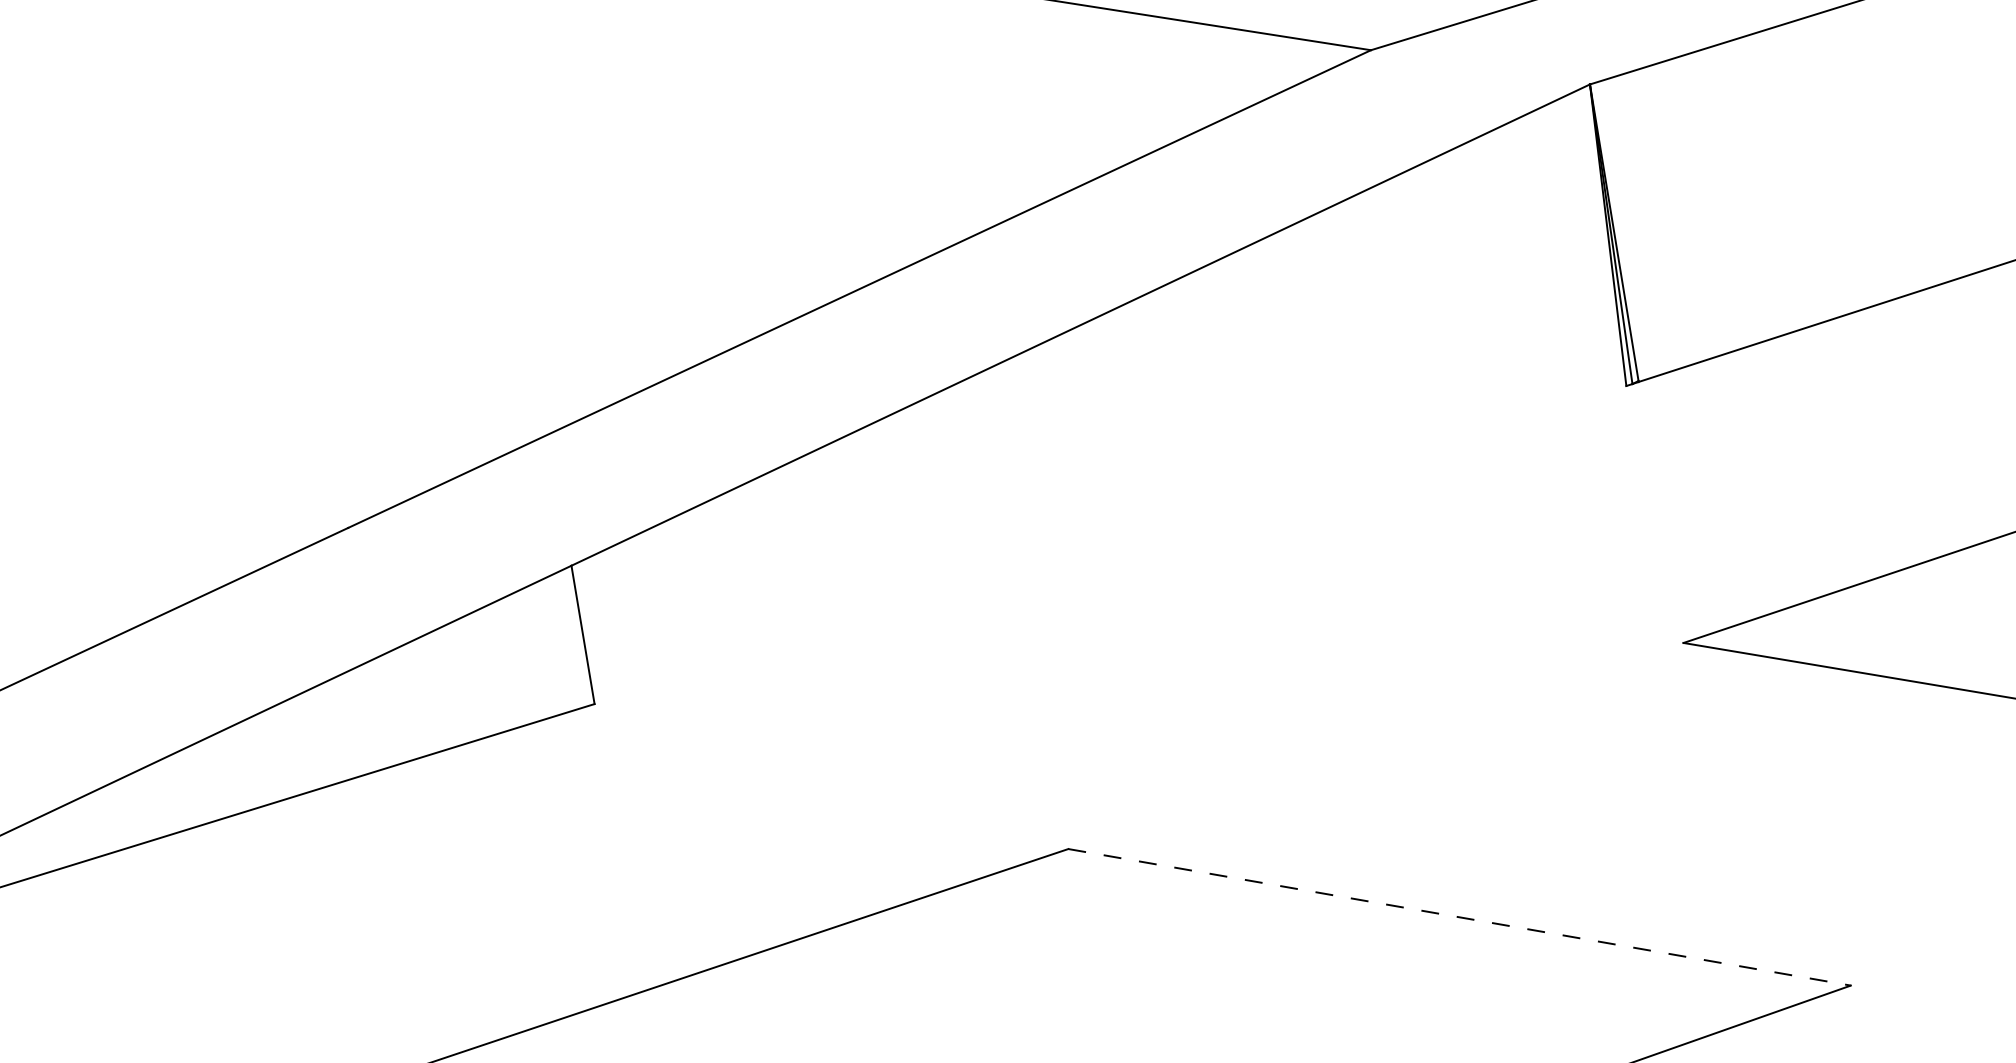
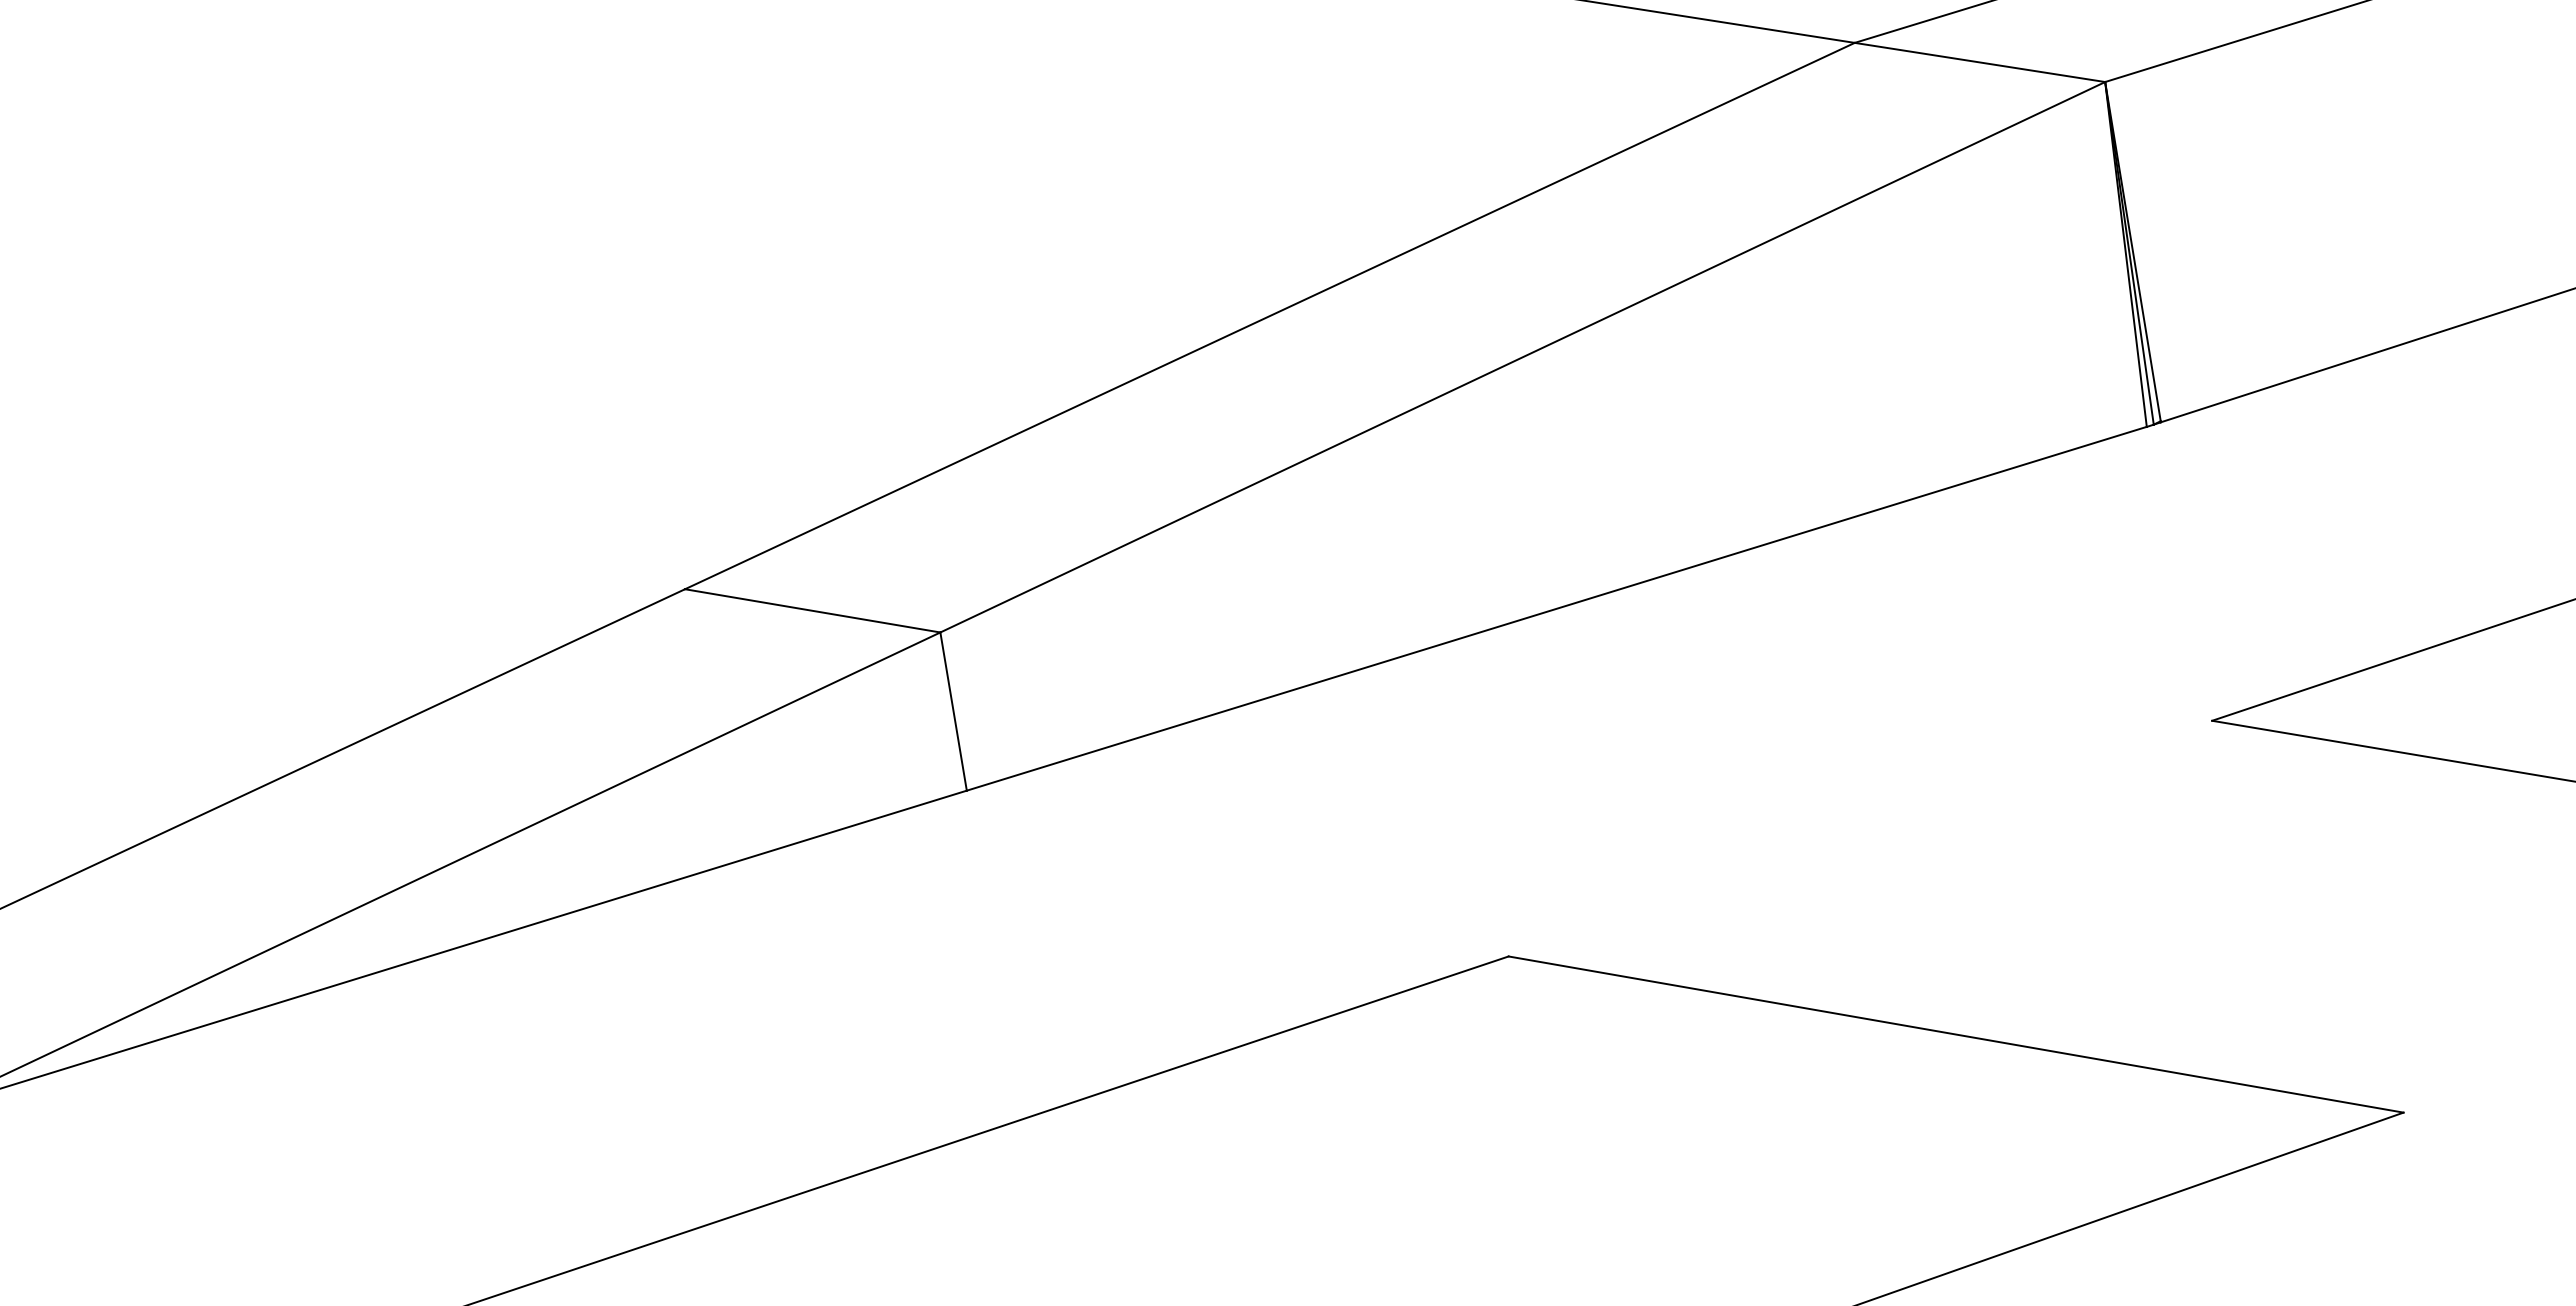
line: (1480, 67) -> (1979, 62), added
line: (1110, 544) -> (1556, 608), added
line: (459, 546) -> (812, 610), added
line: (1459, 917) -> (1956, 1034), dashed -> solid

